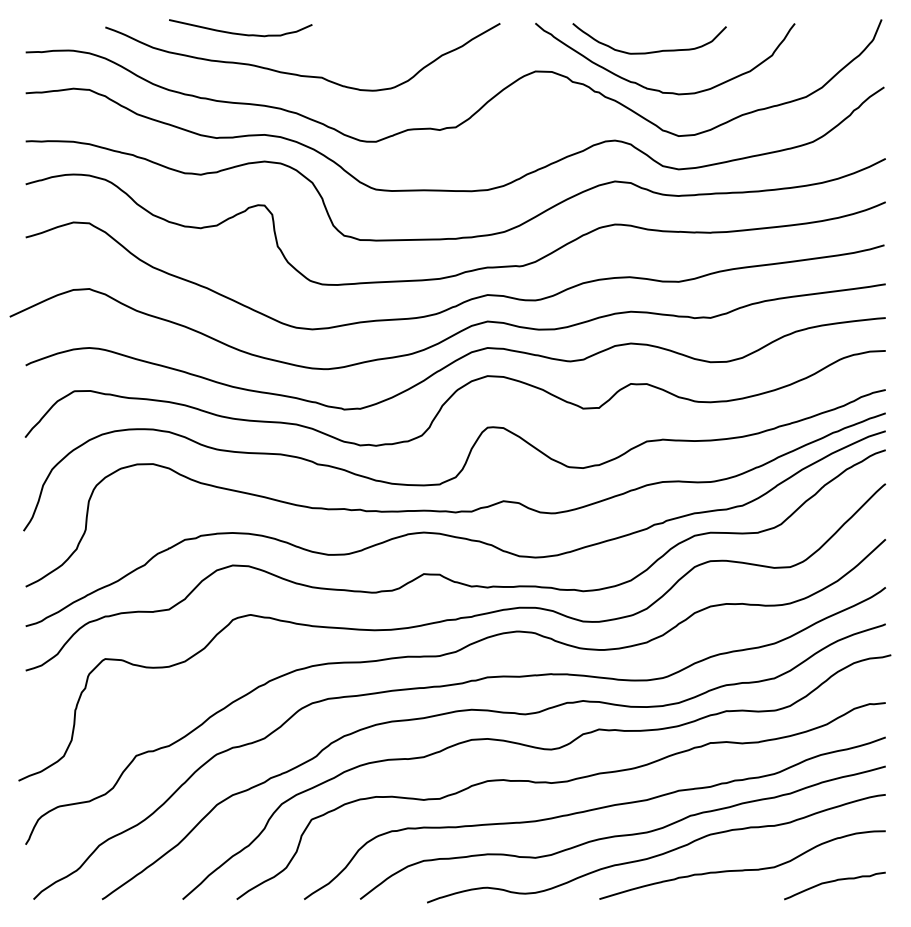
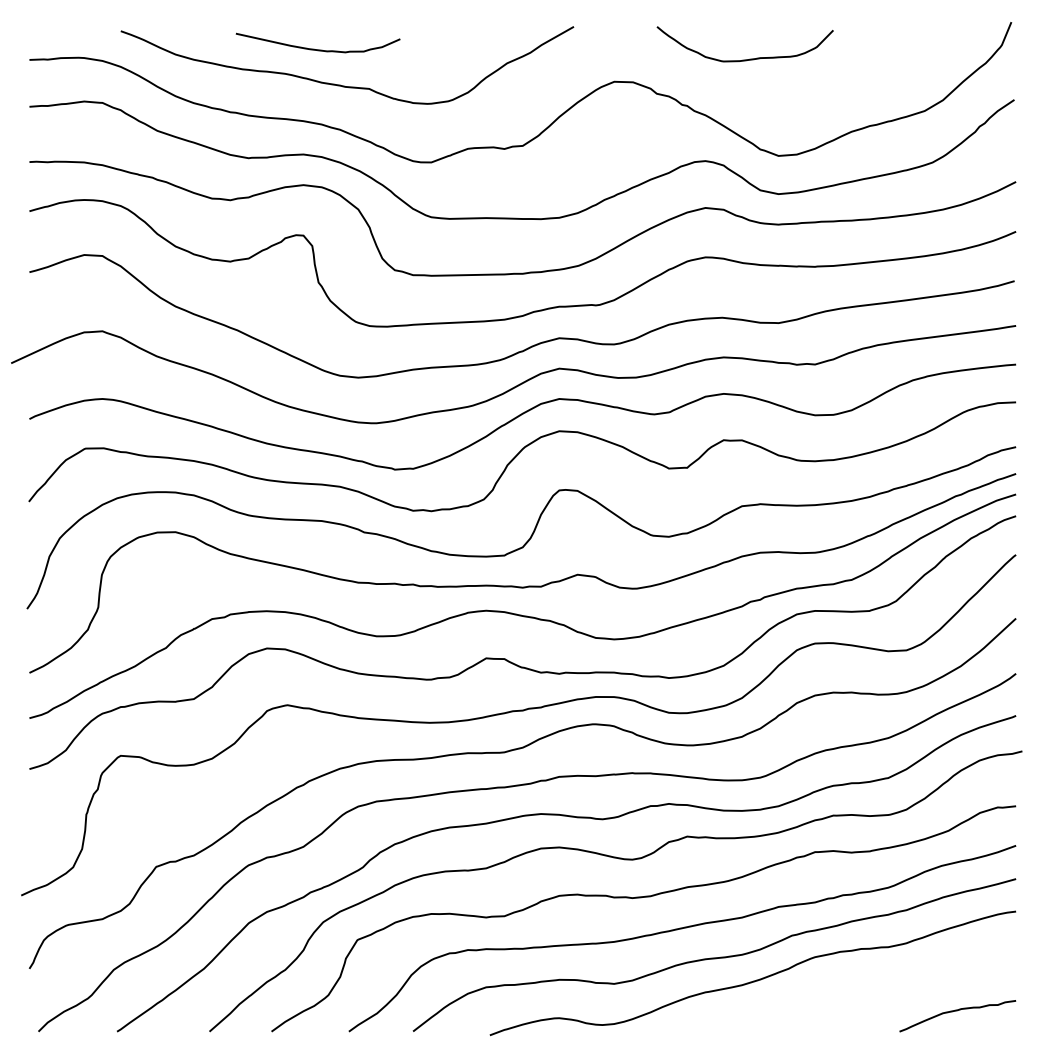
curve: (237, 32) -> (314, 48), moved
curve: (657, 89) -> (754, 102), removed
curve: (742, 869) -> (851, 997), removed

